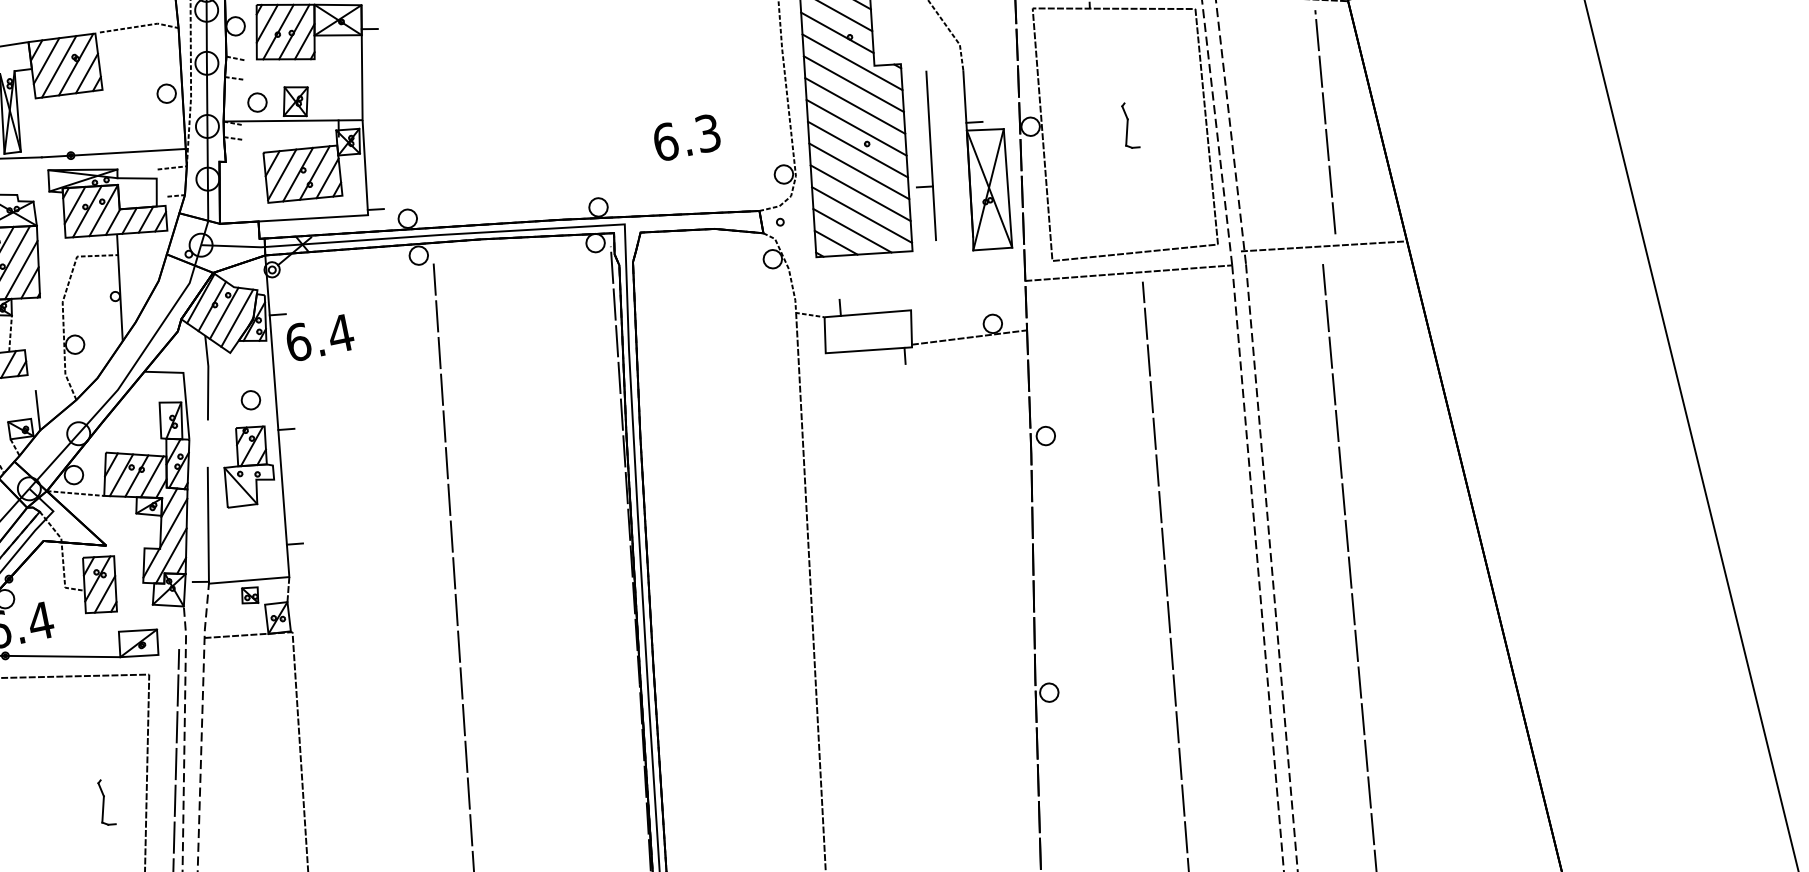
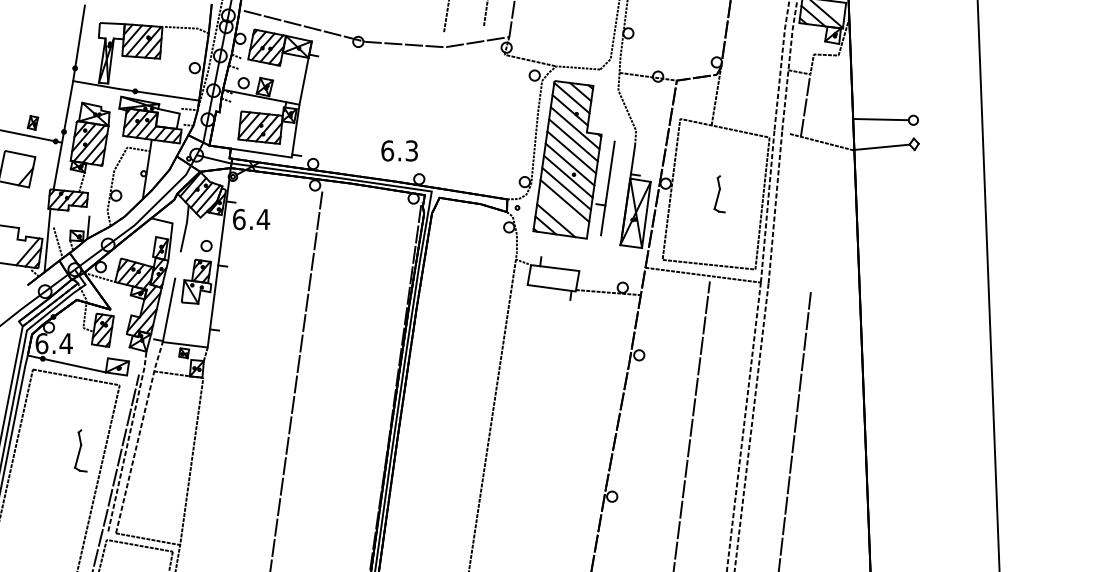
line: (1325, 122) -> (828, 214), removed
part: (1128, 126) -> (719, 194), size x1.4
text: (686, 136) -> (399, 150), moved
line: (860, 215) -> (562, 213), removed
line: (1324, 246) -> (813, 282), removed
part: (104, 802) -> (80, 450), size x1.6

